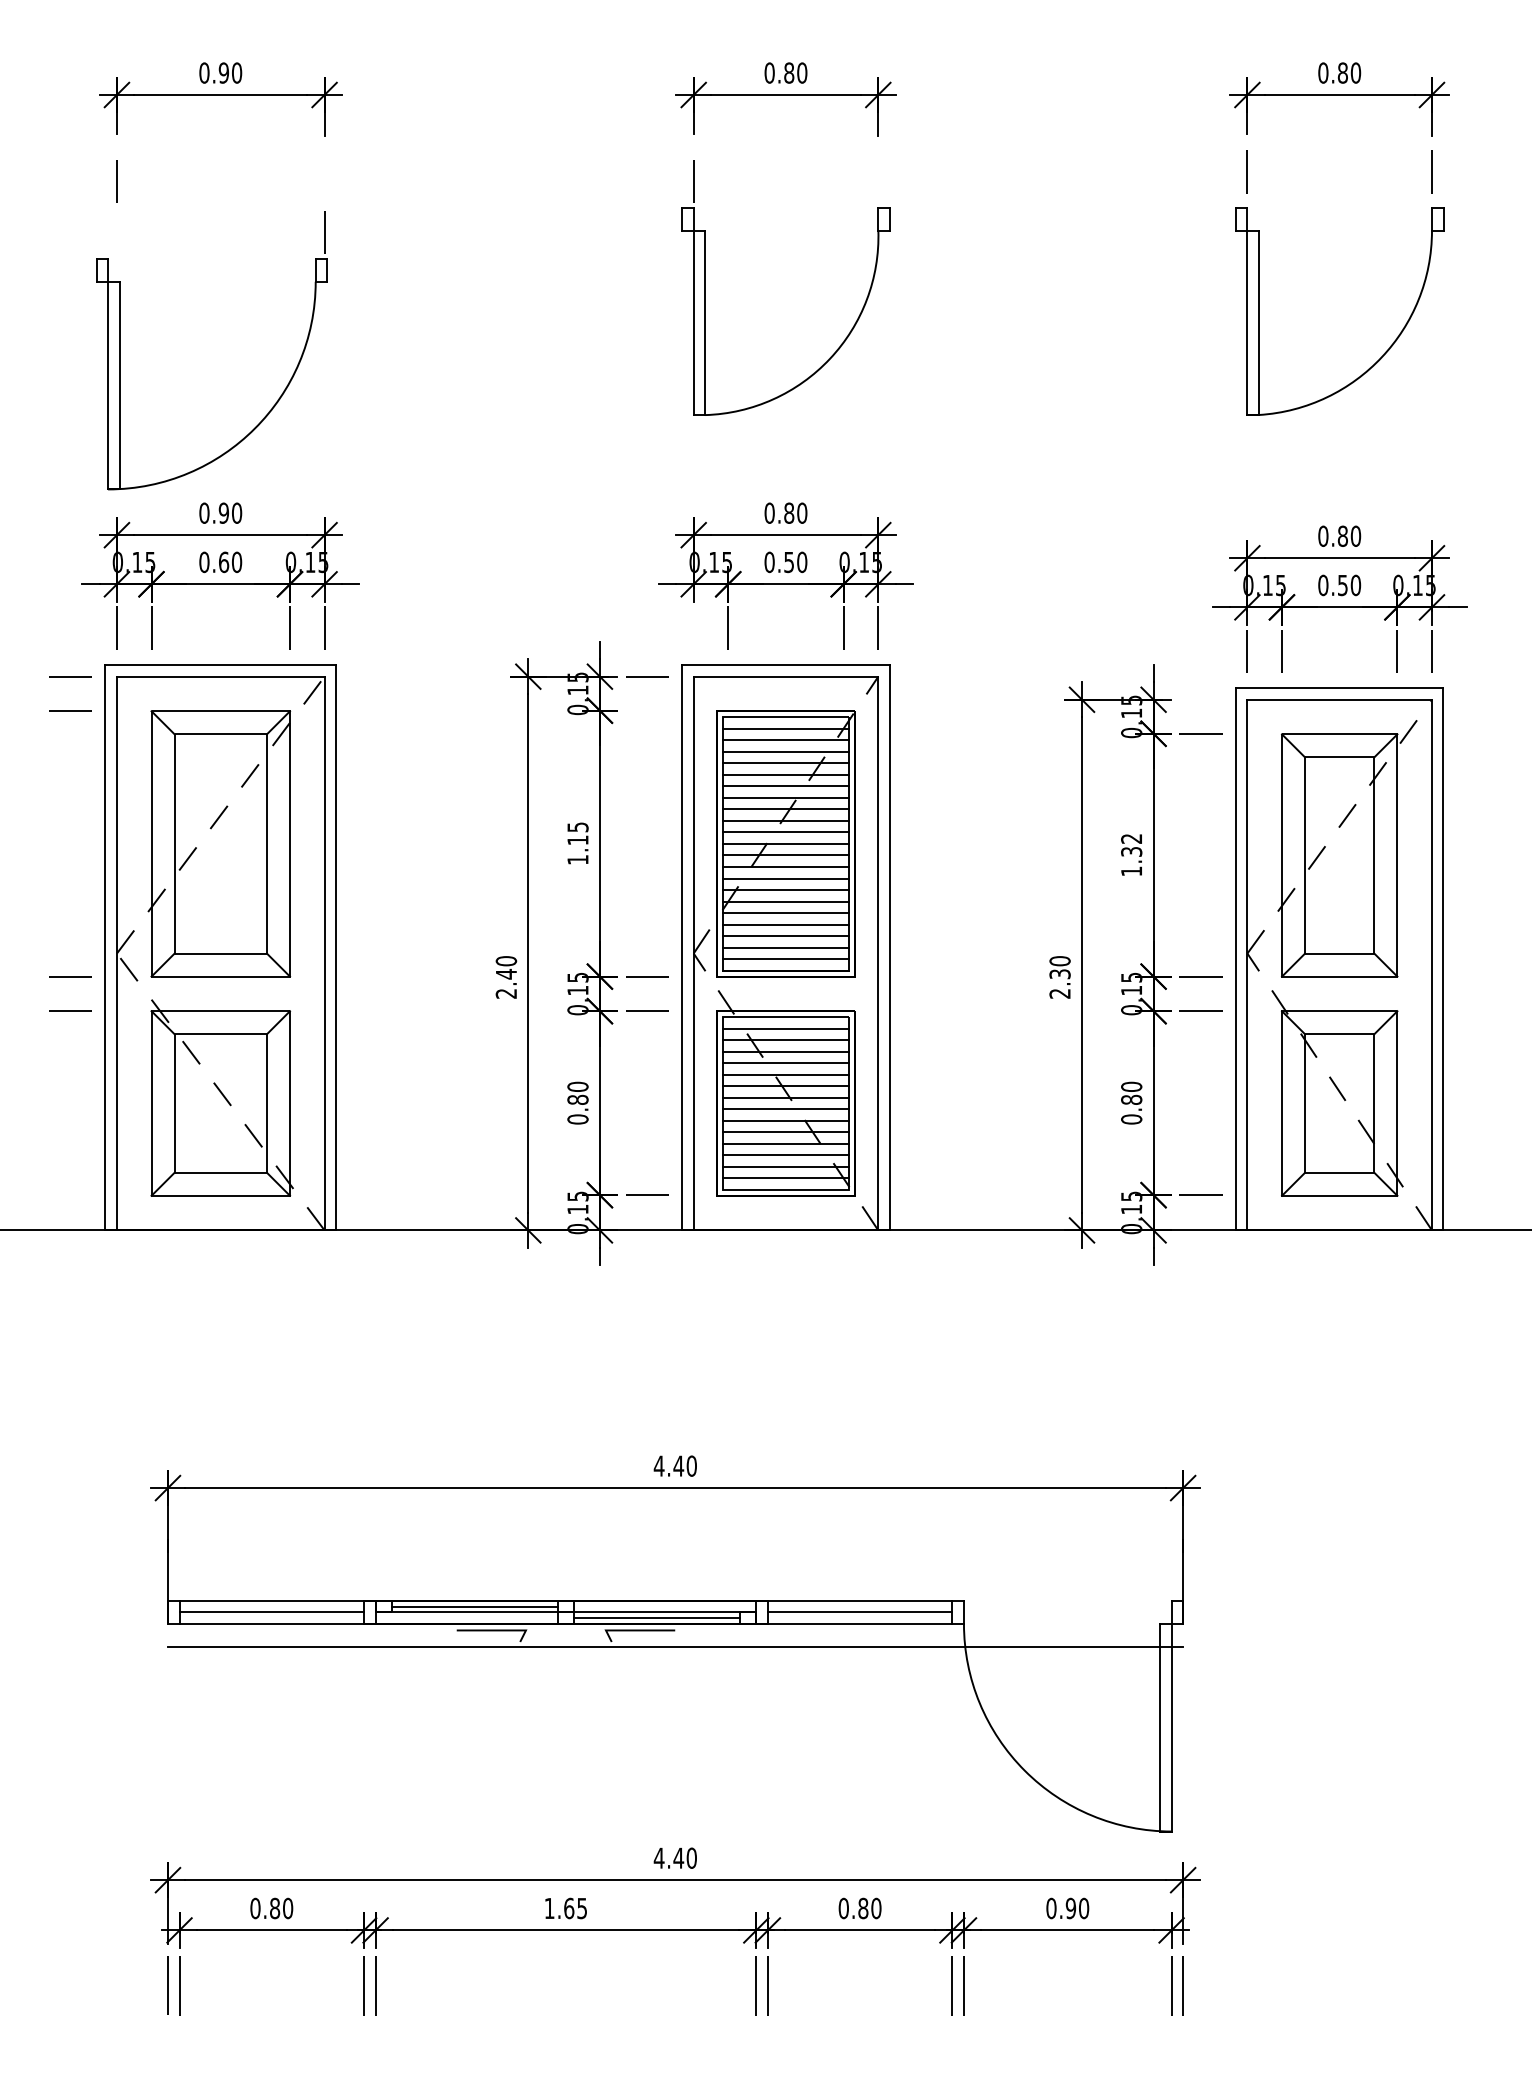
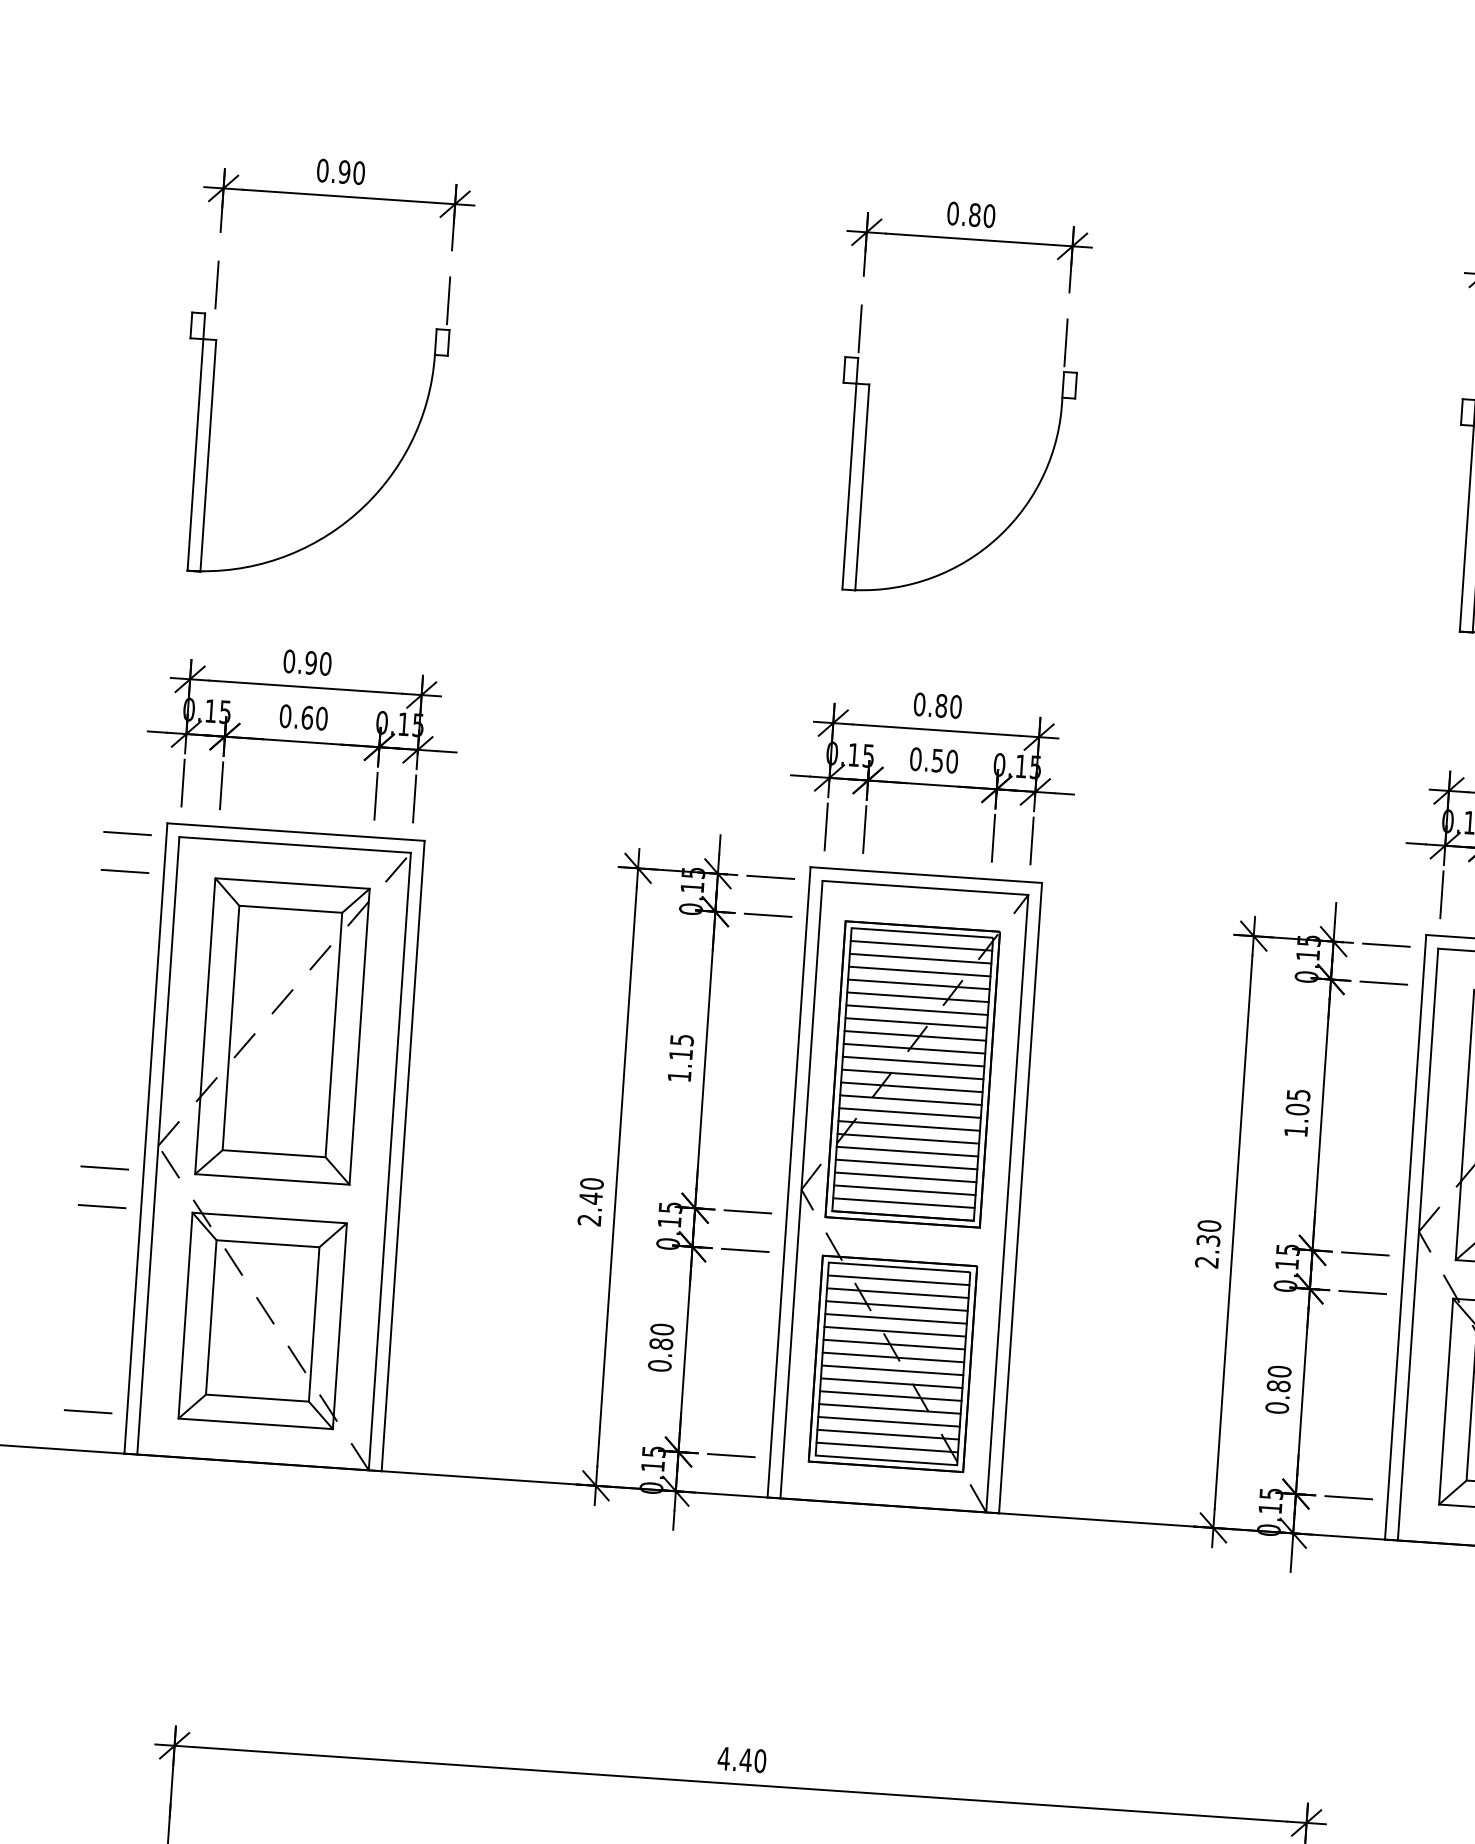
line: (878, 181) -> (1066, 342), added
part: (283, 390) -> (390, 473), moved
line: (693, 628) -> (825, 827), added
line: (1200, 699) -> (1385, 944), added
line: (647, 710) -> (768, 915), added
text: (1131, 845) -> (1297, 1102), 1.32 -> 1.05
line: (70, 1194) -> (88, 1410), added

